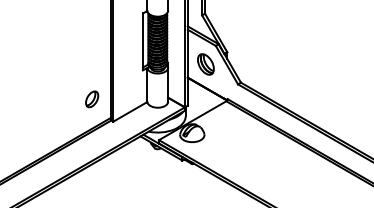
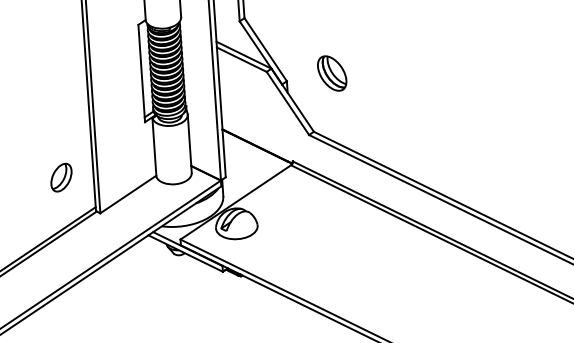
part: (205, 64) -> (331, 73), moved

